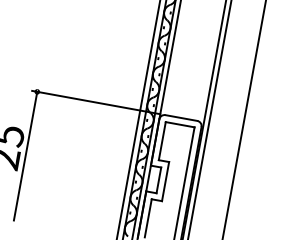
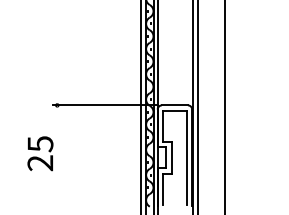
line: (25, 155) -> (57, 157), removed

